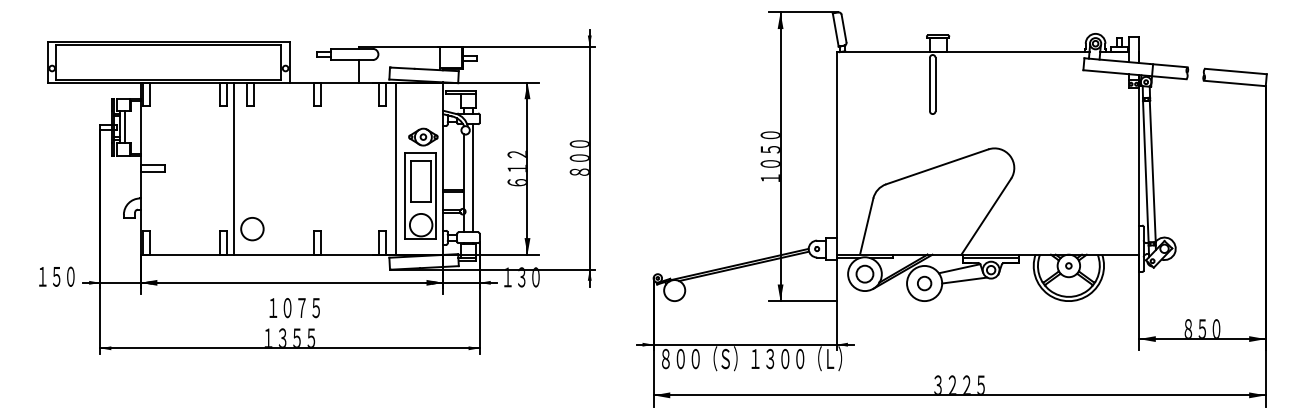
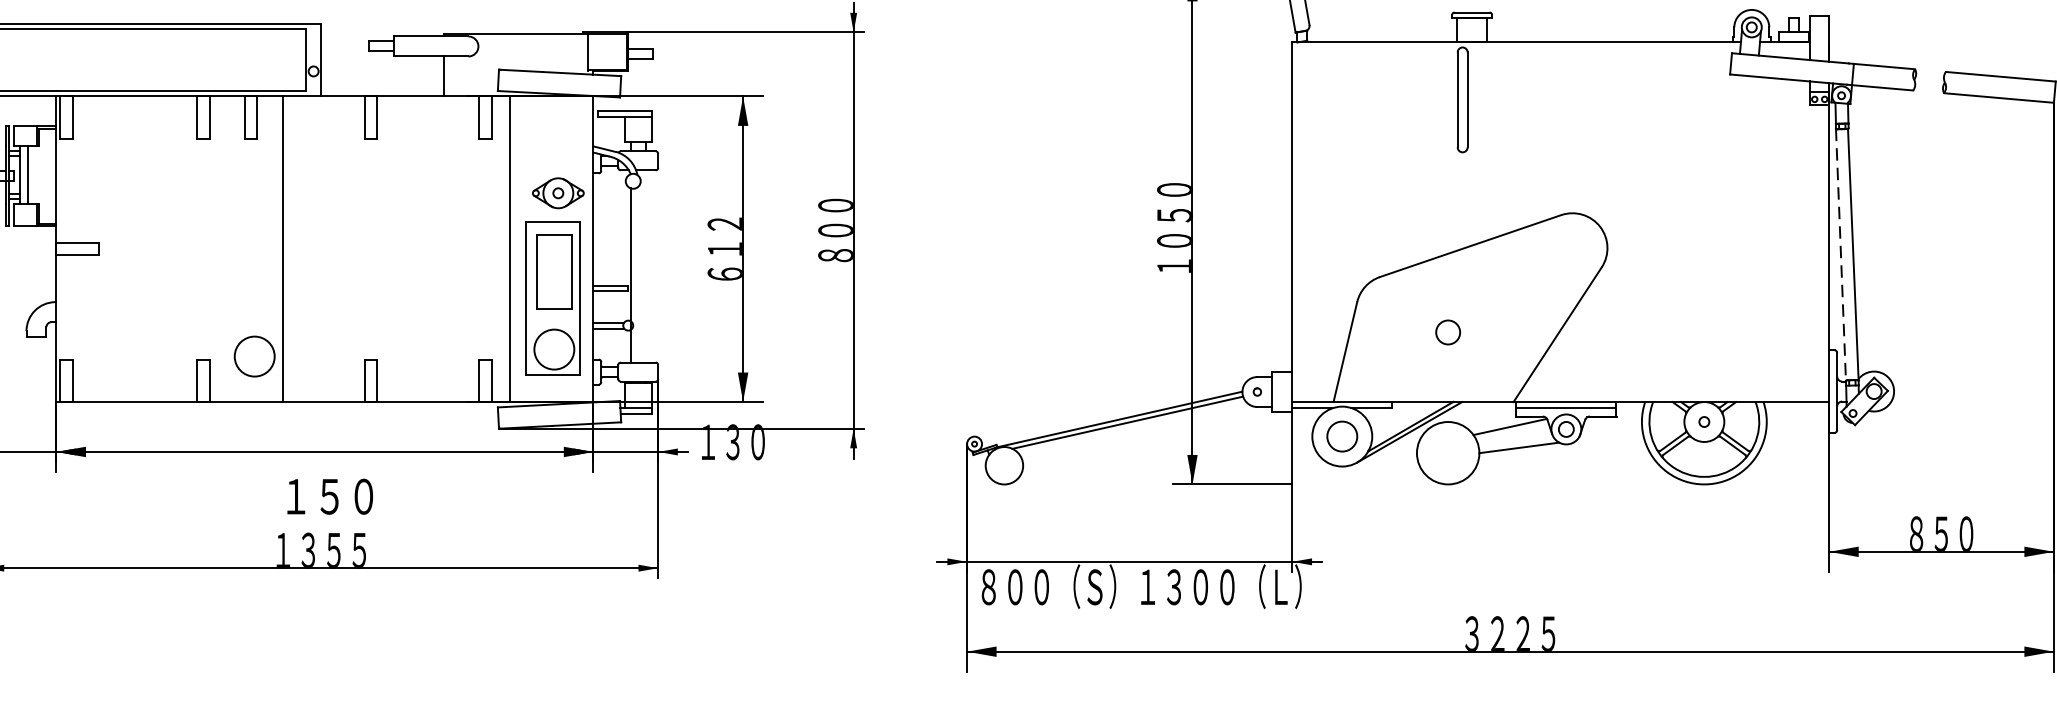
line: (233, 168) -> (283, 248), moved
line: (1145, 172) -> (1840, 256), solid -> dashed
line: (472, 178) -> (645, 266), removed
circle: (924, 283) -> (1447, 332), moved
text: (294, 308) -> (329, 497), １０７５ -> １５０

